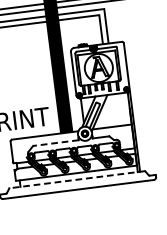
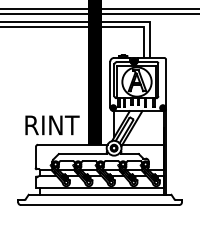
line: (55, 143) -> (82, 154), dashed -> solid
line: (76, 179) -> (99, 194), dashed -> solid

